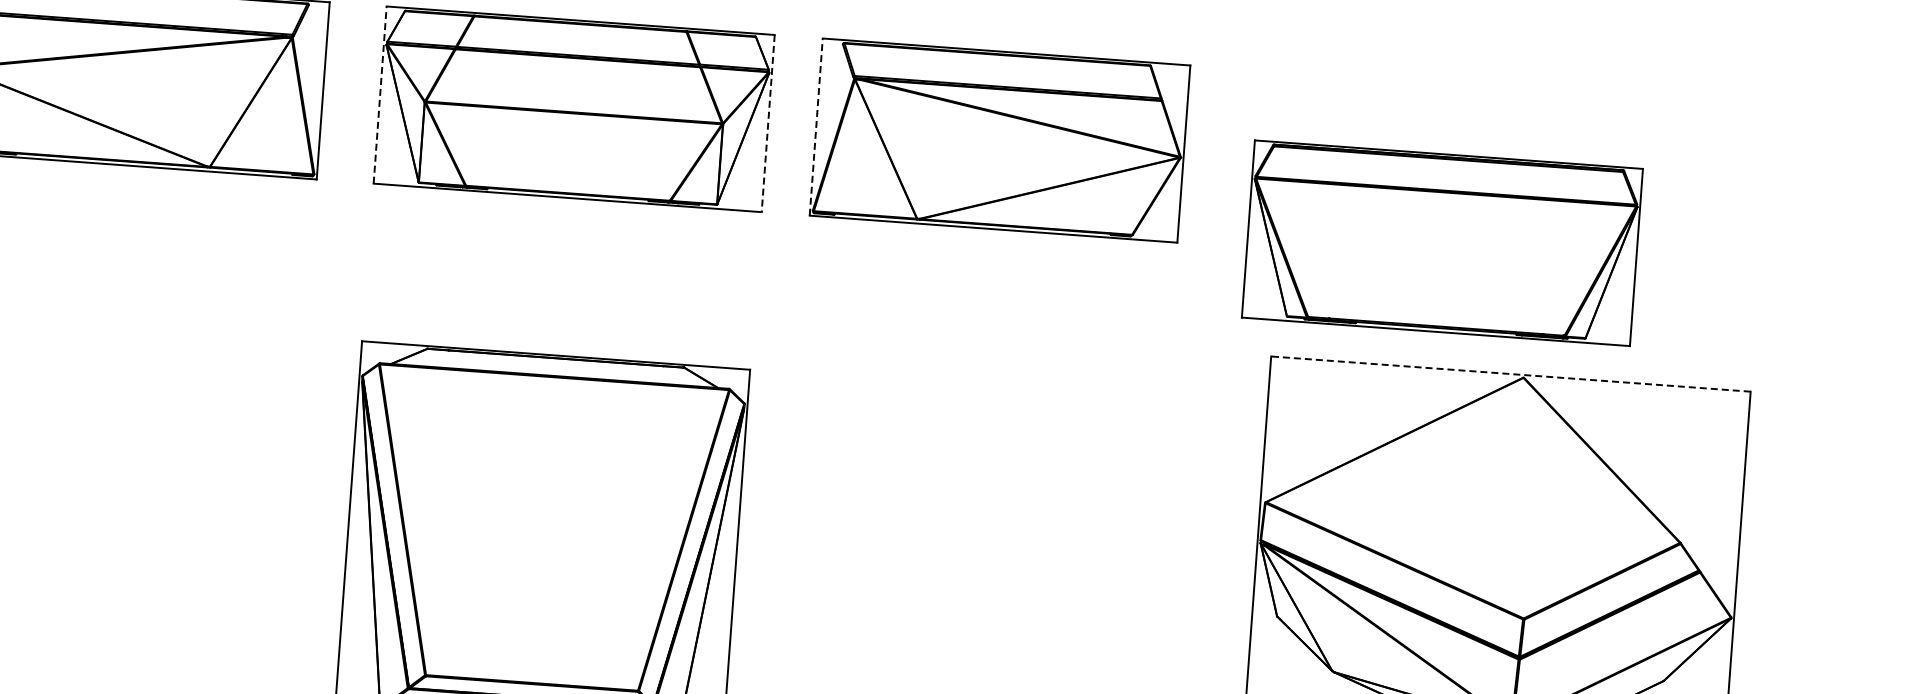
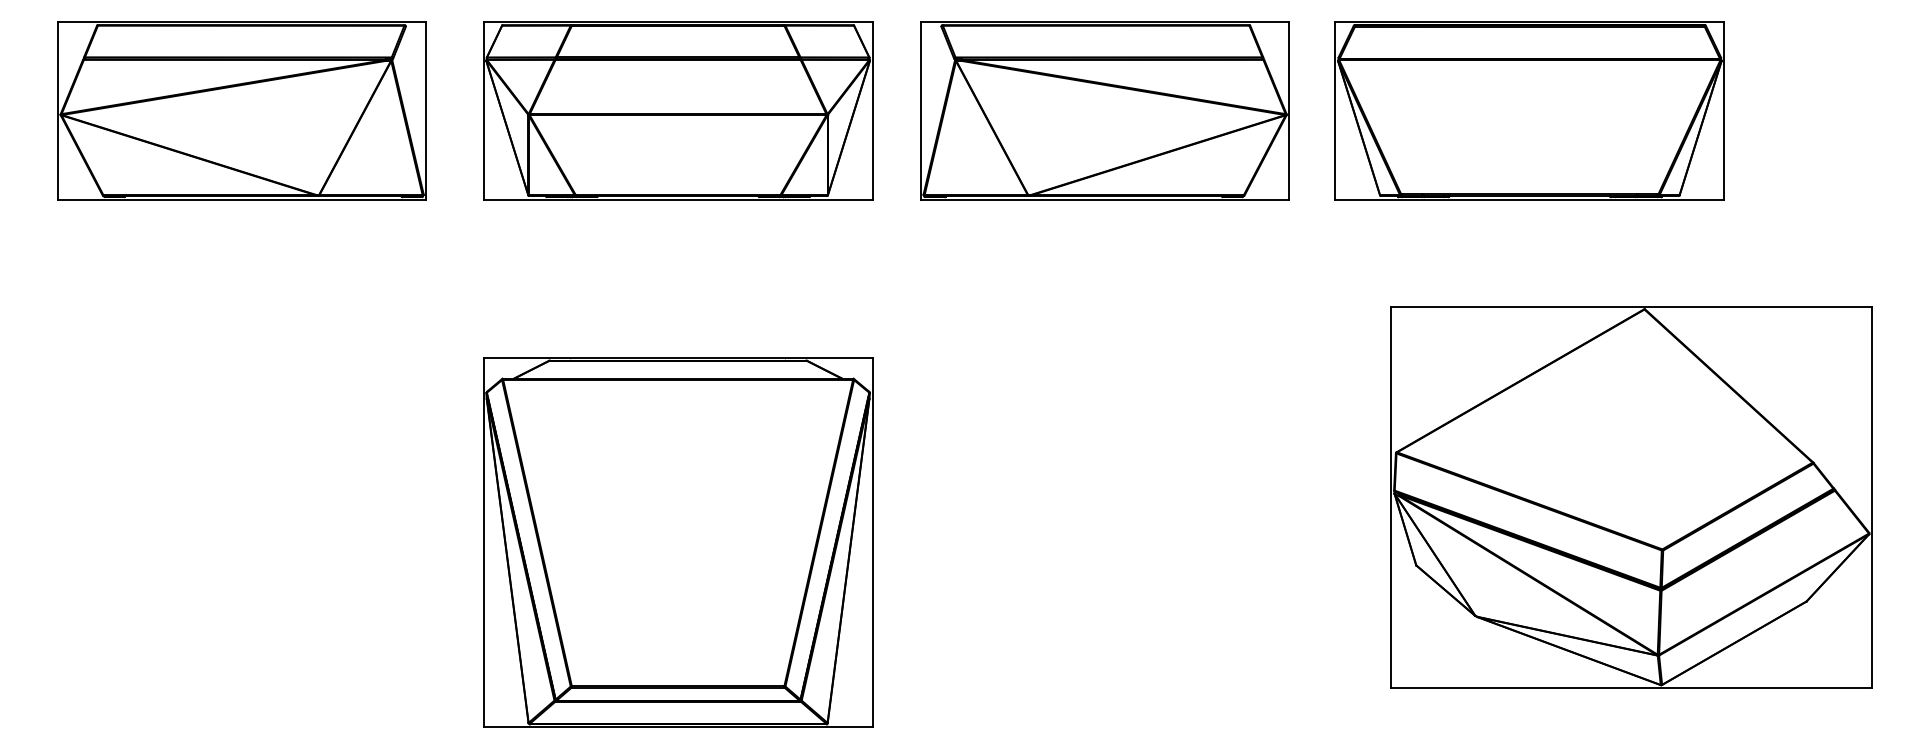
line: (380, 95) -> (483, 111), dashed -> solid
line: (768, 123) -> (872, 111), dashed -> solid
line: (815, 127) -> (920, 111), dashed -> solid
part: (1442, 242) -> (1529, 110), moved
line: (1510, 373) -> (1631, 306), dashed -> solid

